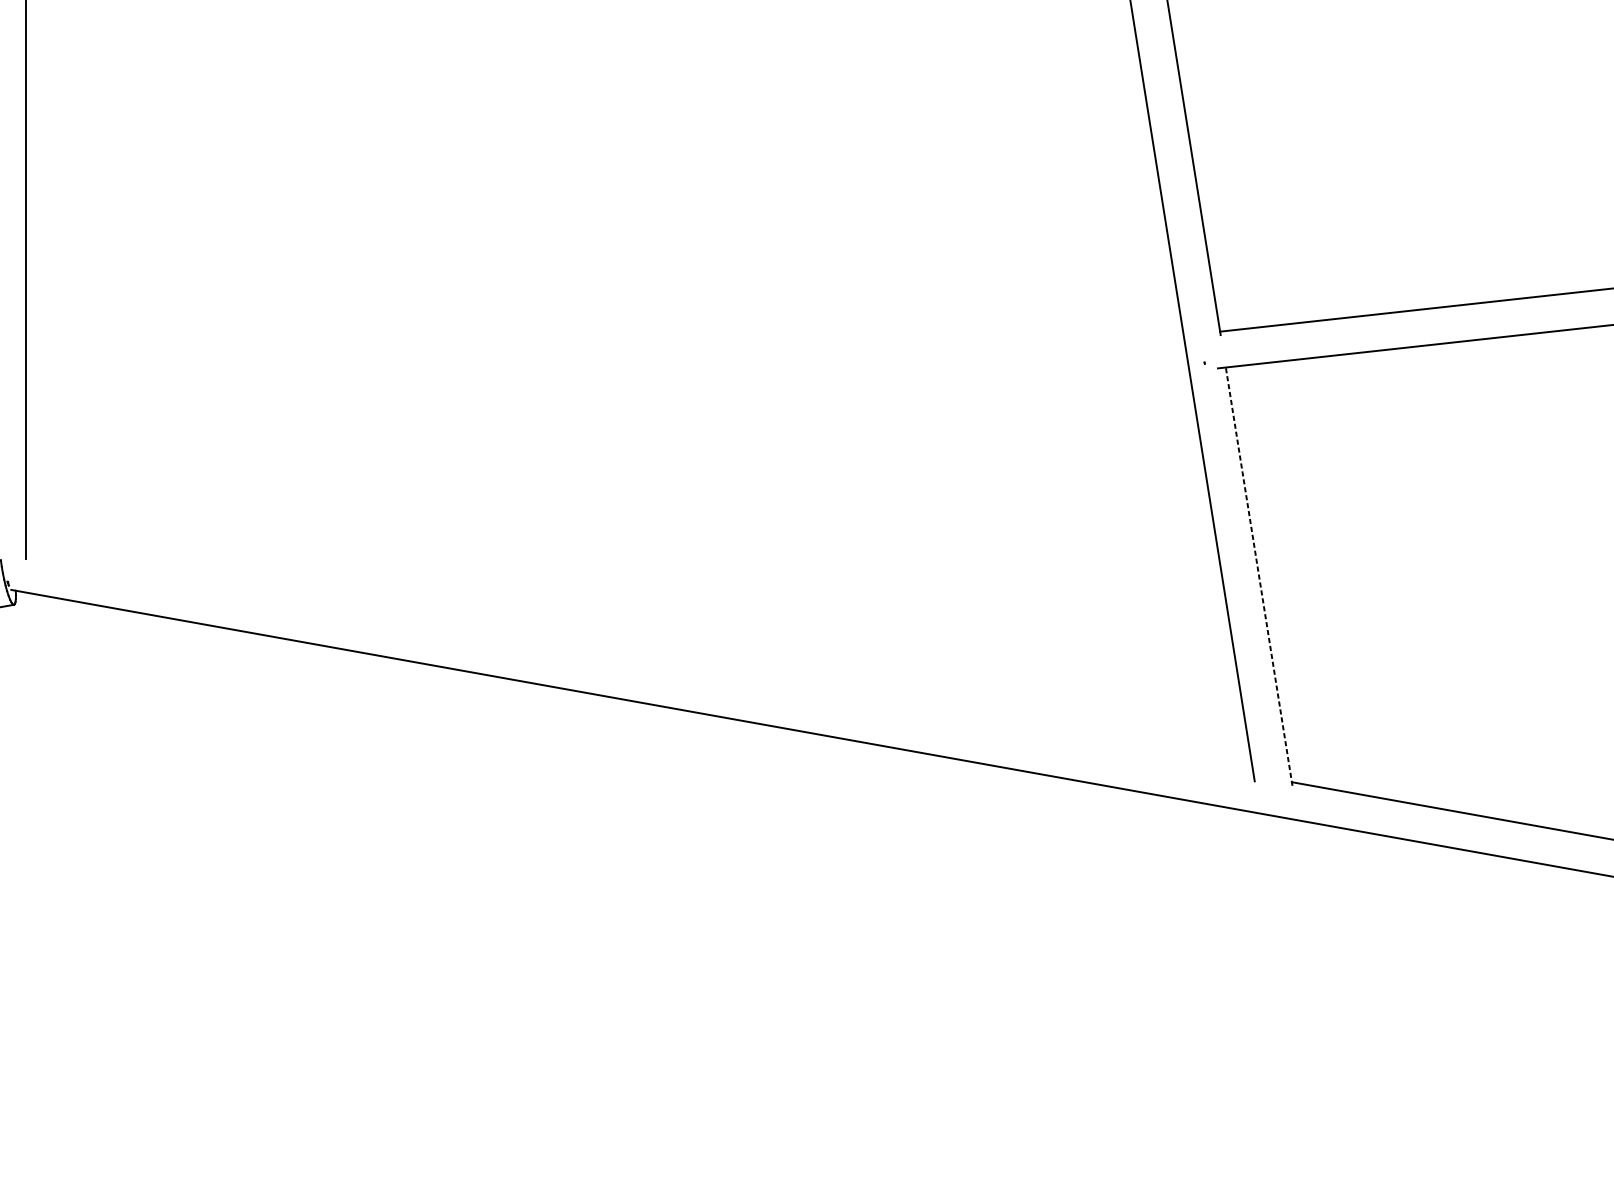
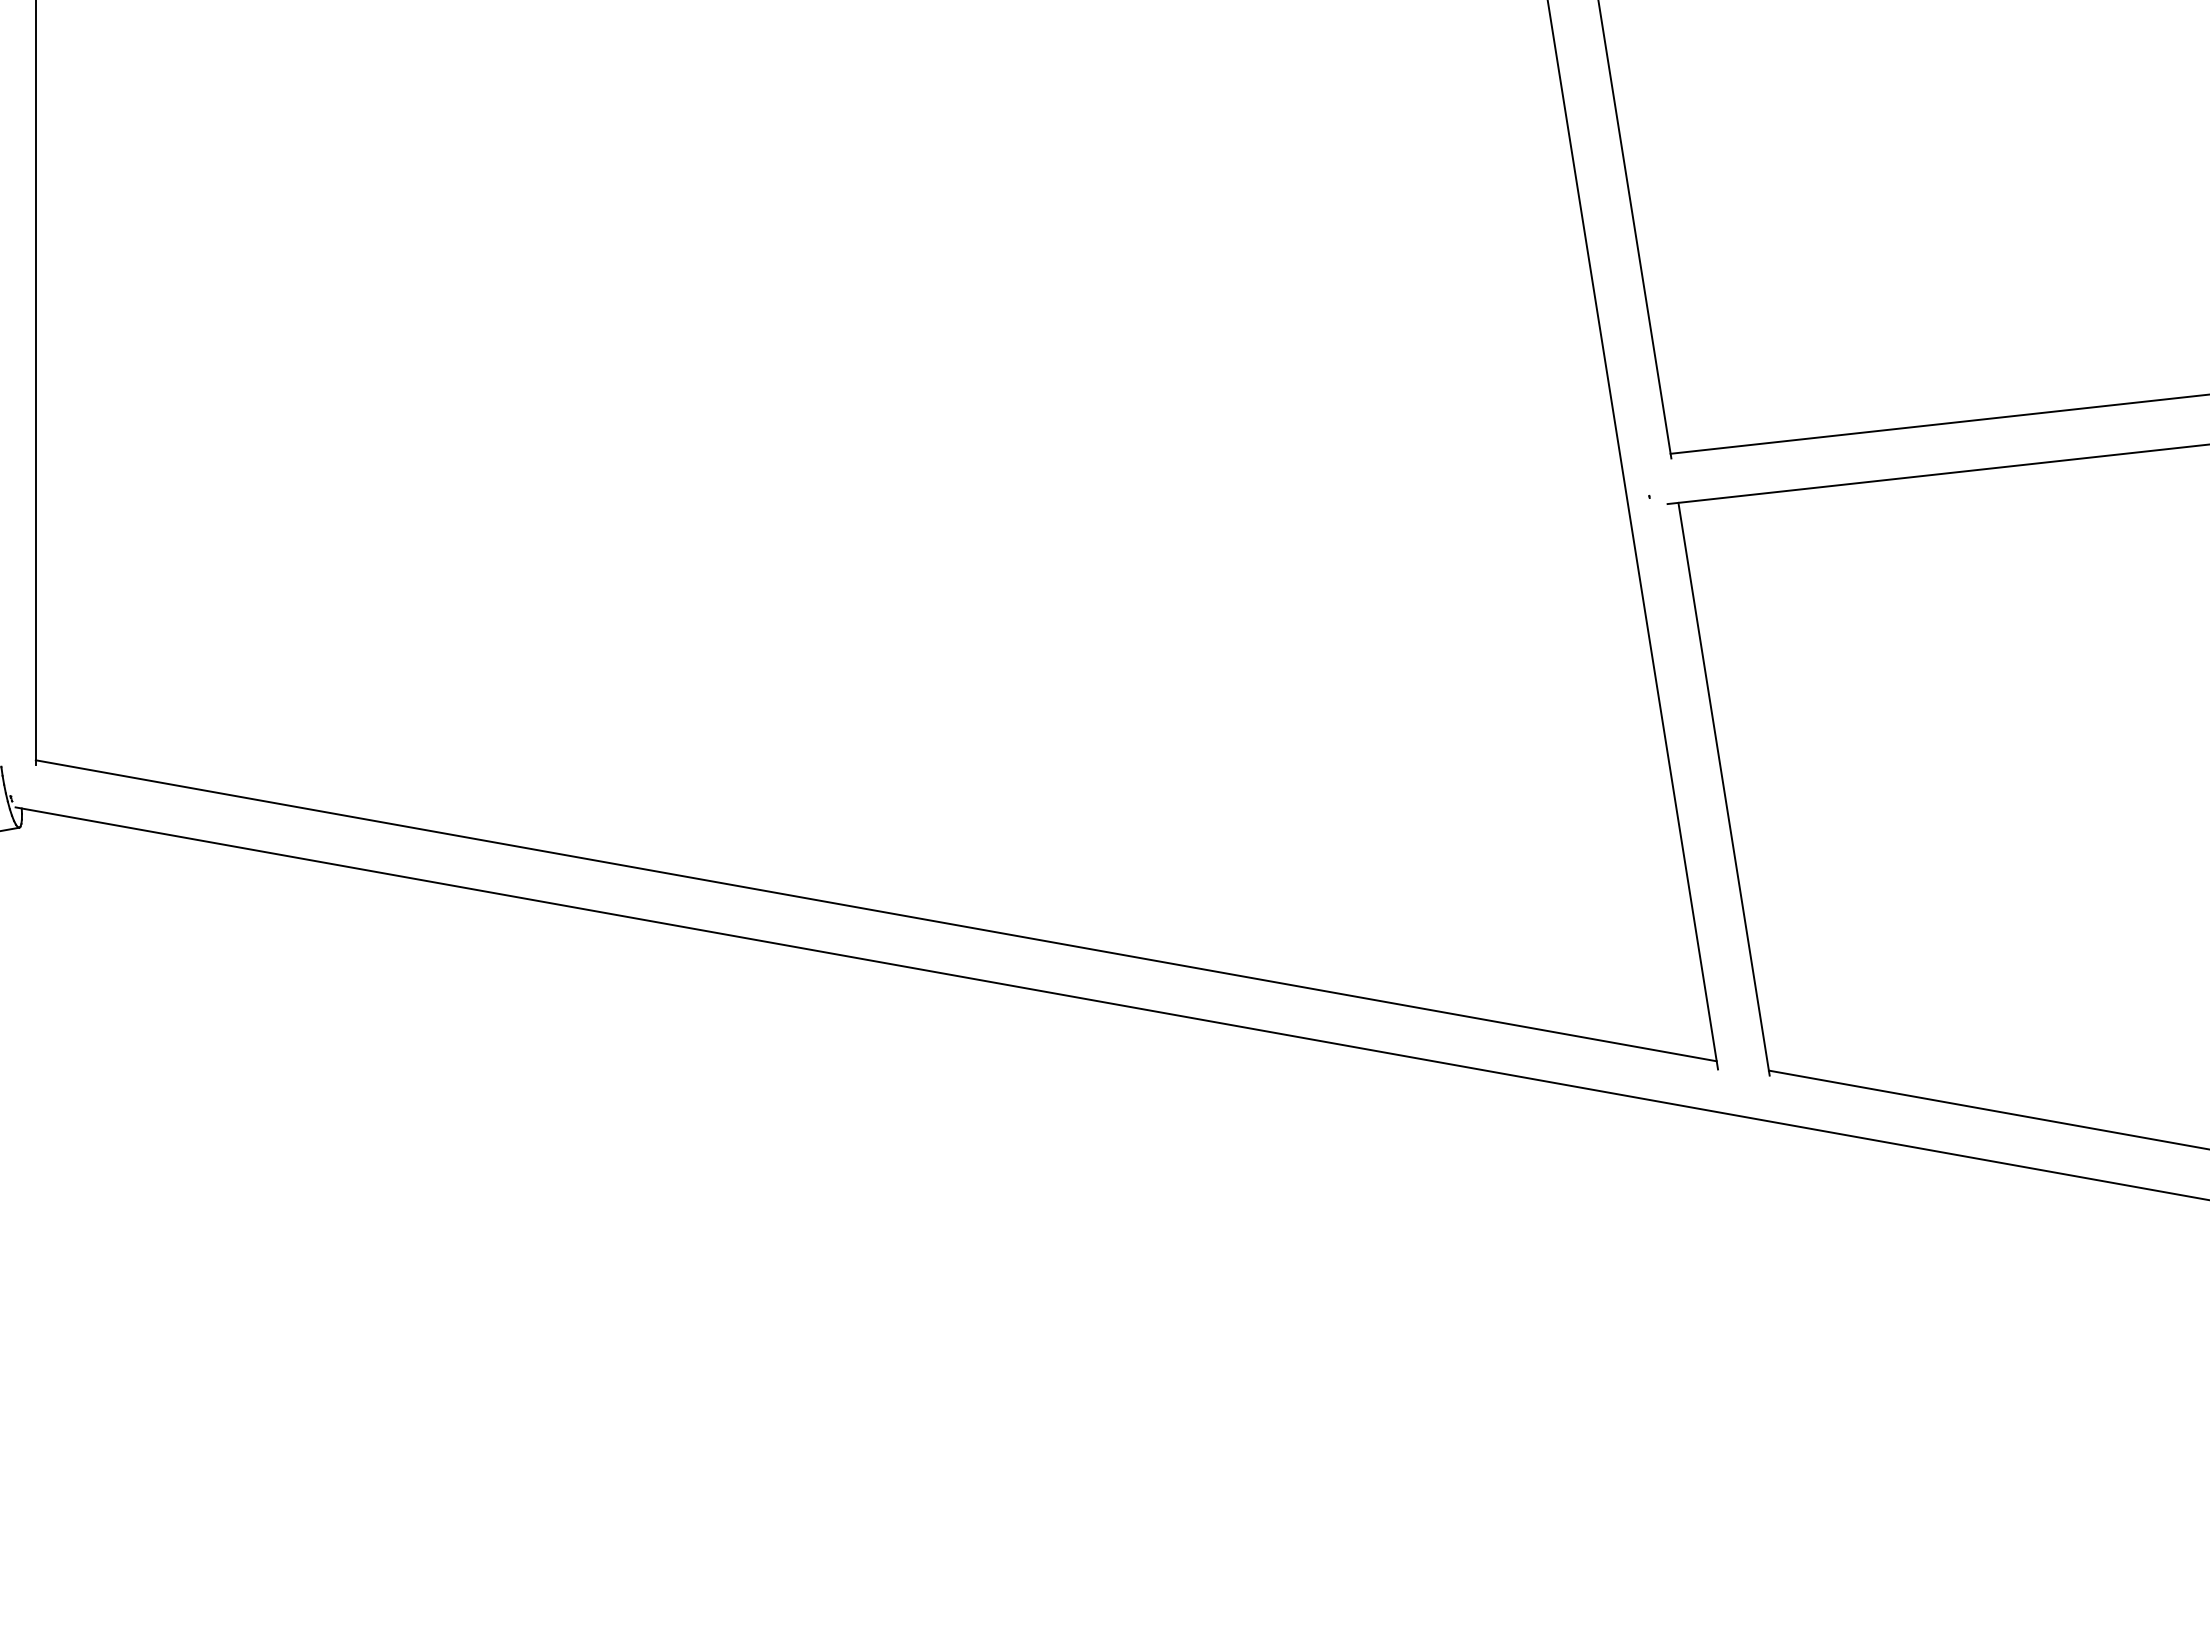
line: (1259, 576) -> (1724, 789), dashed -> solid
line: (639, 665) -> (875, 910), added

